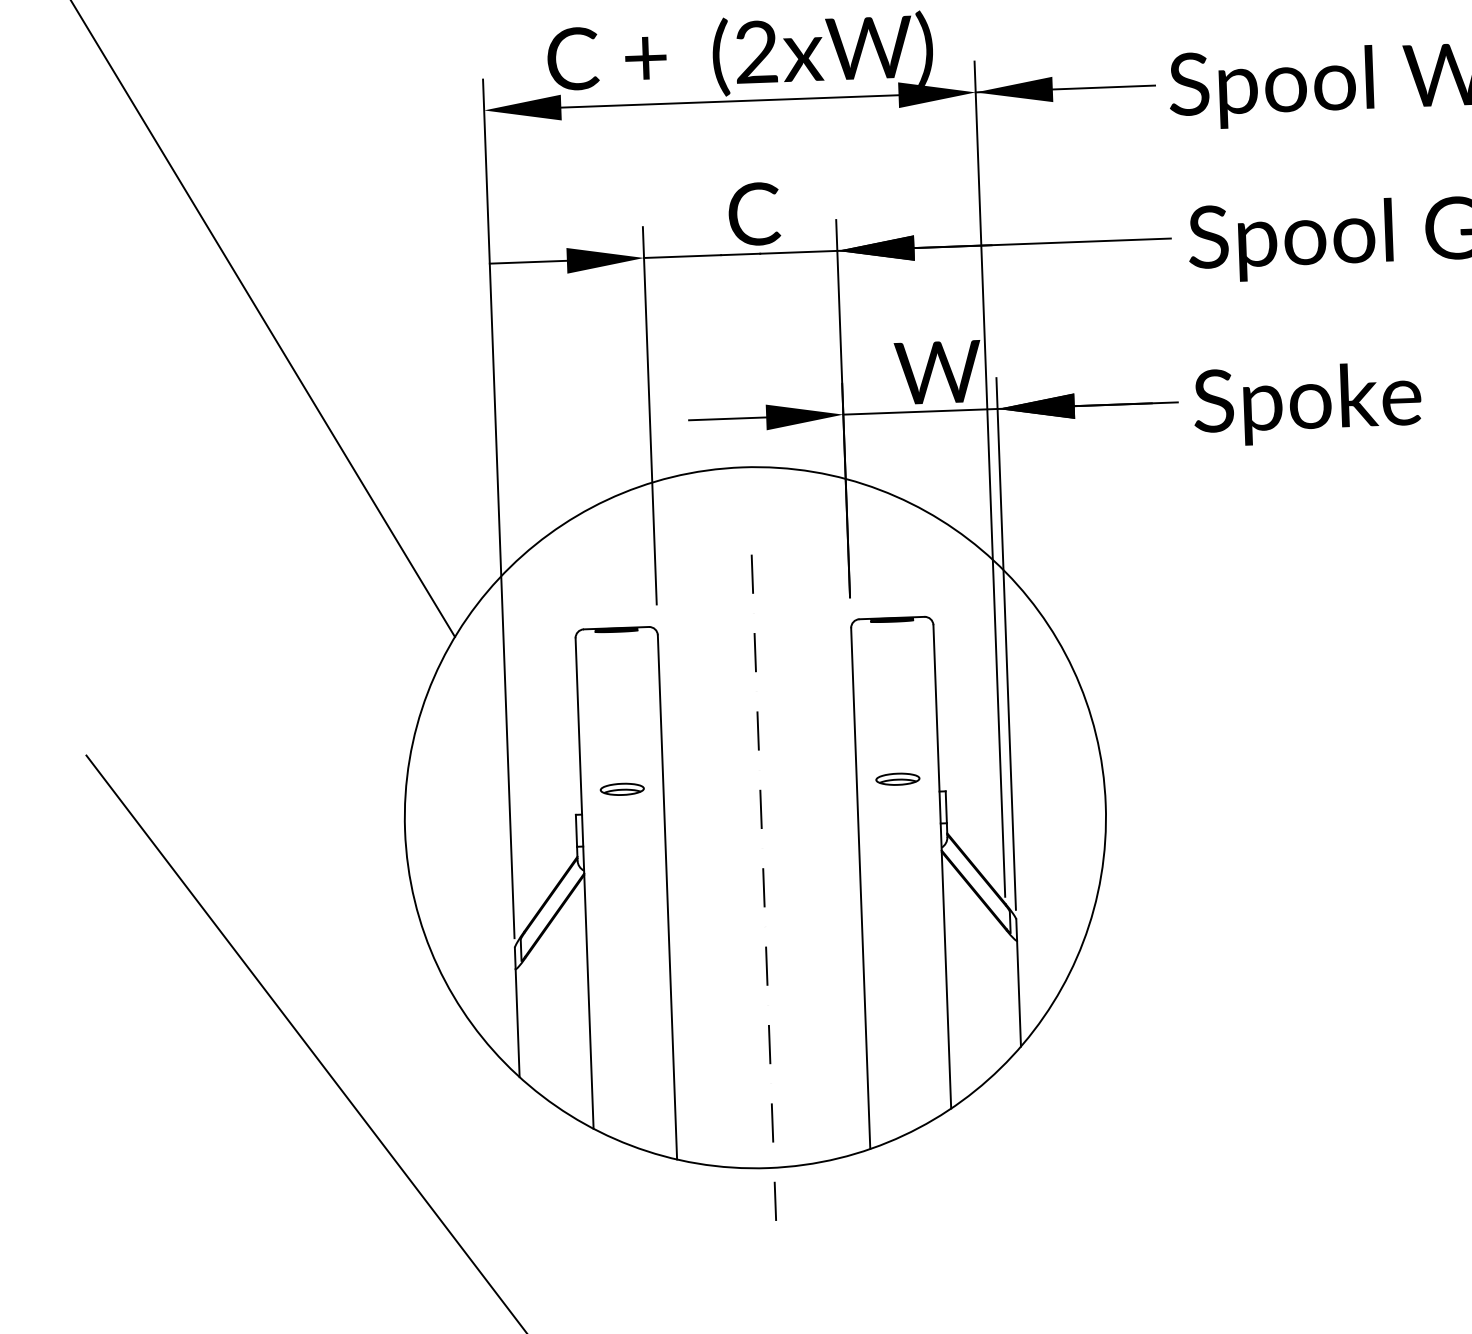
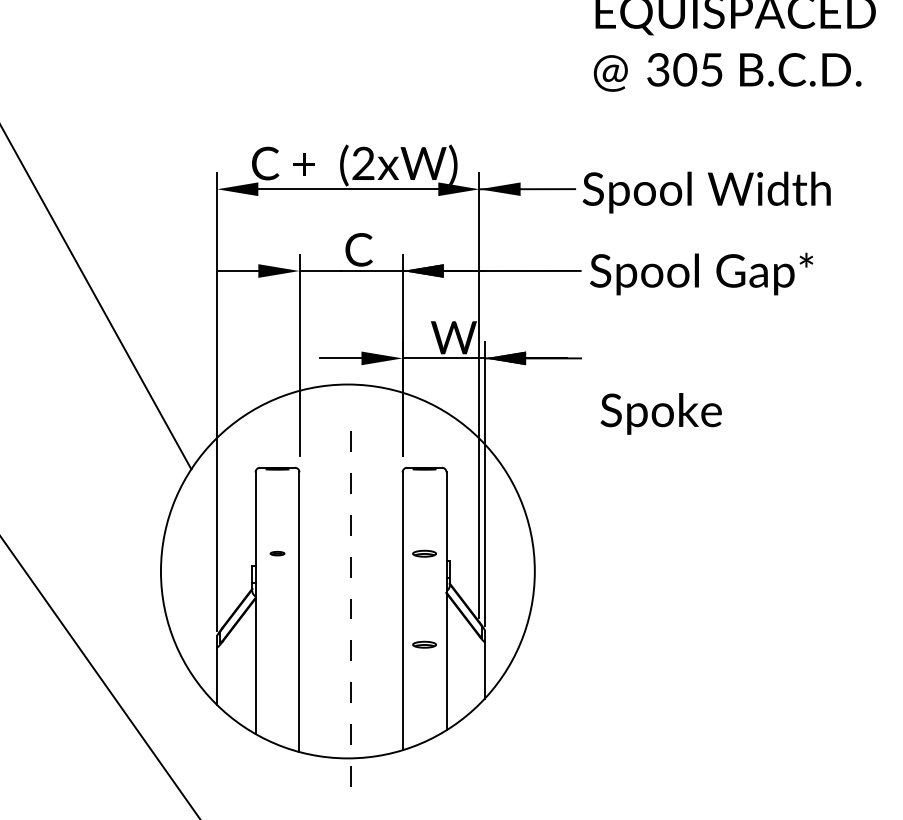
text: (1306, 403) -> (660, 413), moved
part: (622, 788) -> (277, 553), size x0.6
part: (903, 949) -> (424, 644), added

